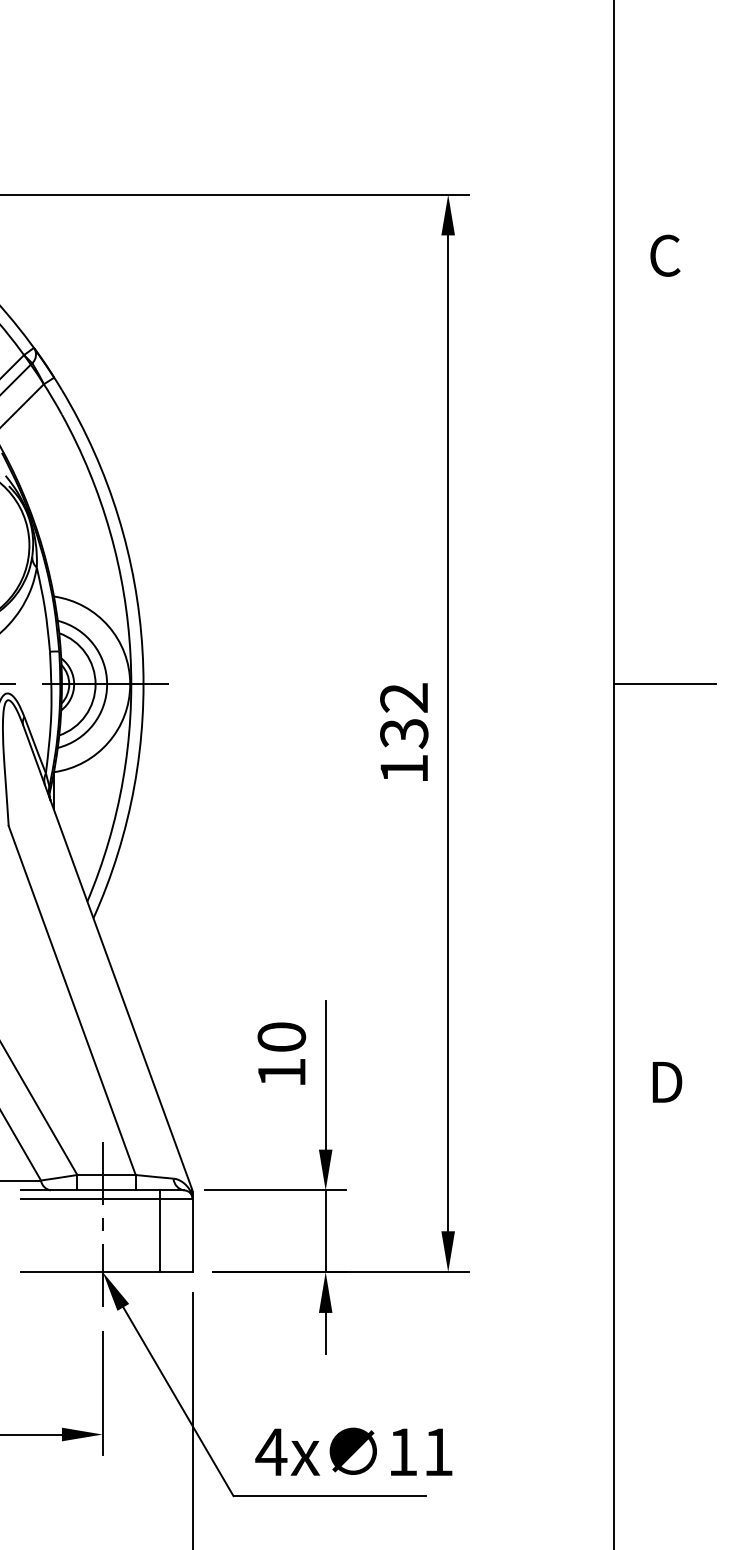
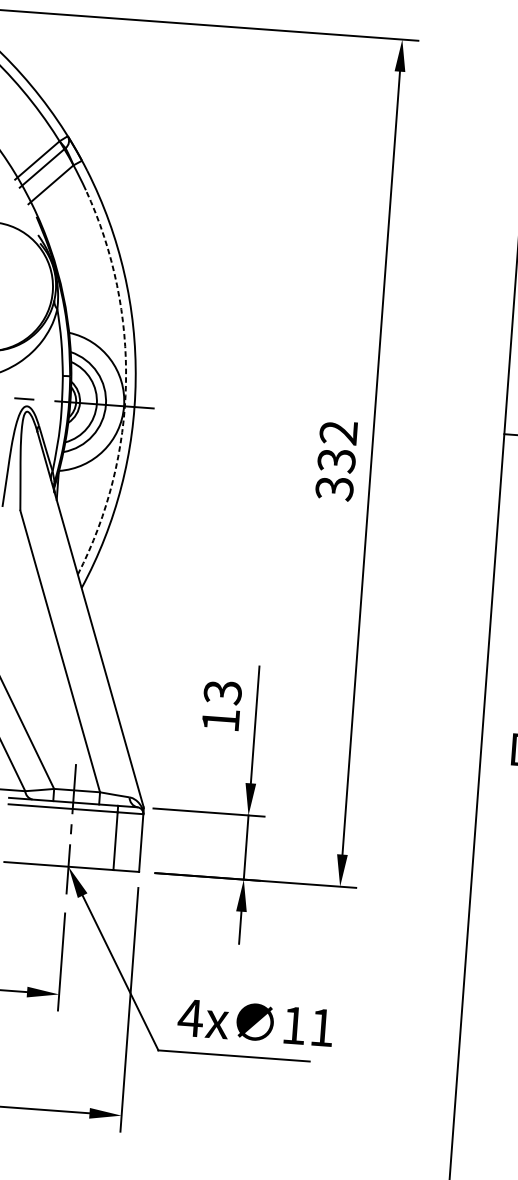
arc: (130, 655) -> (125, 383), solid -> dashed
text: (404, 769) -> (334, 489), 132 -> 332
text: (281, 1037) -> (222, 692), 10 -> 13

